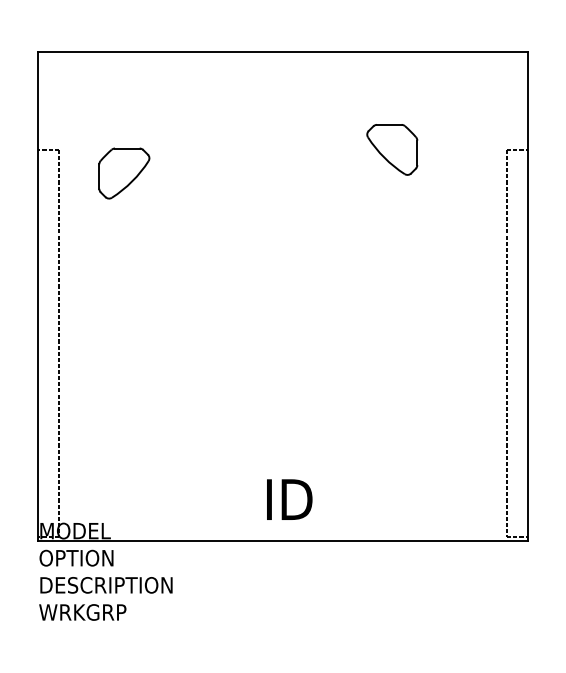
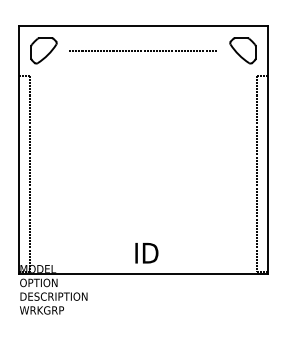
line: (283, 99) -> (143, 50), added
part: (391, 149) -> (242, 50), moved
part: (123, 172) -> (43, 50), moved

